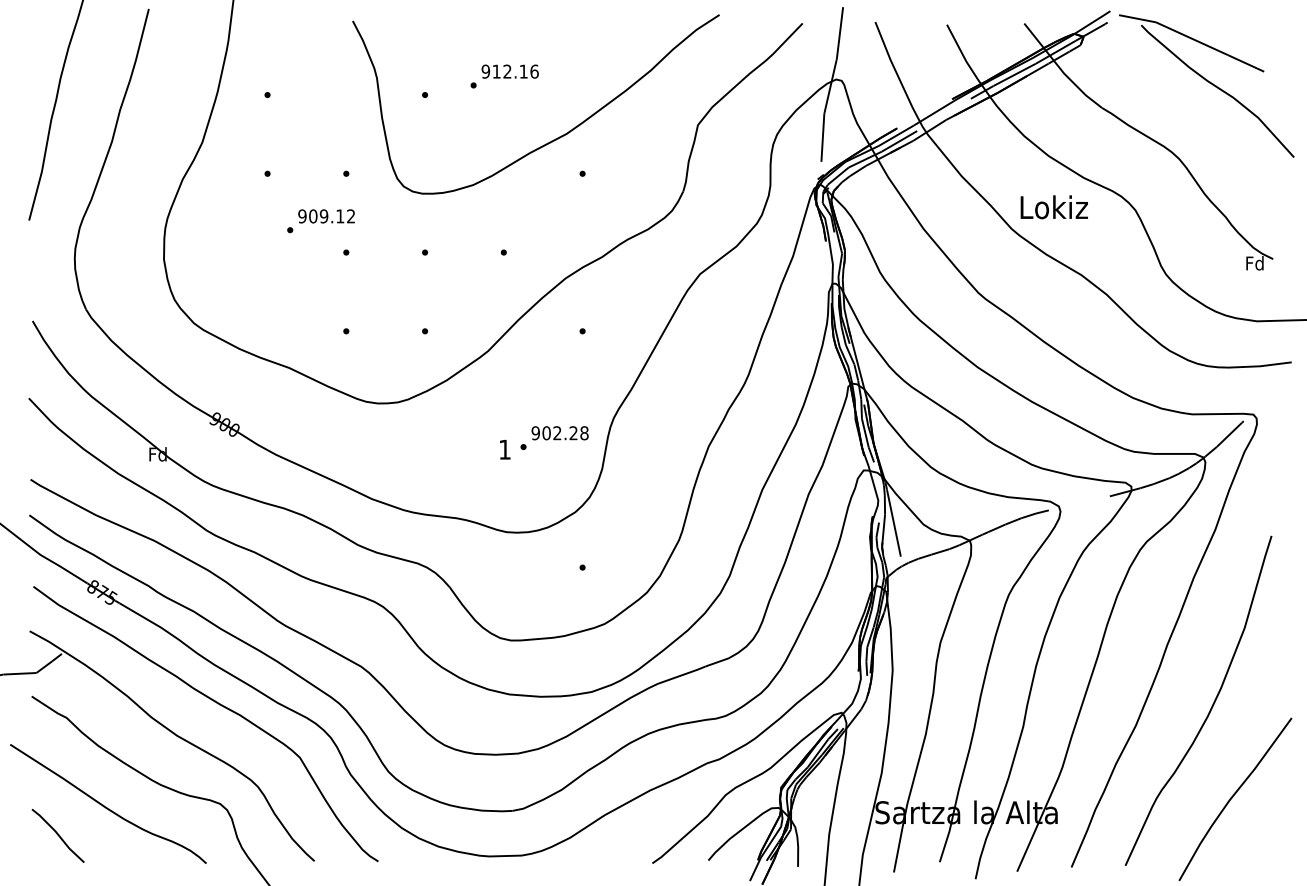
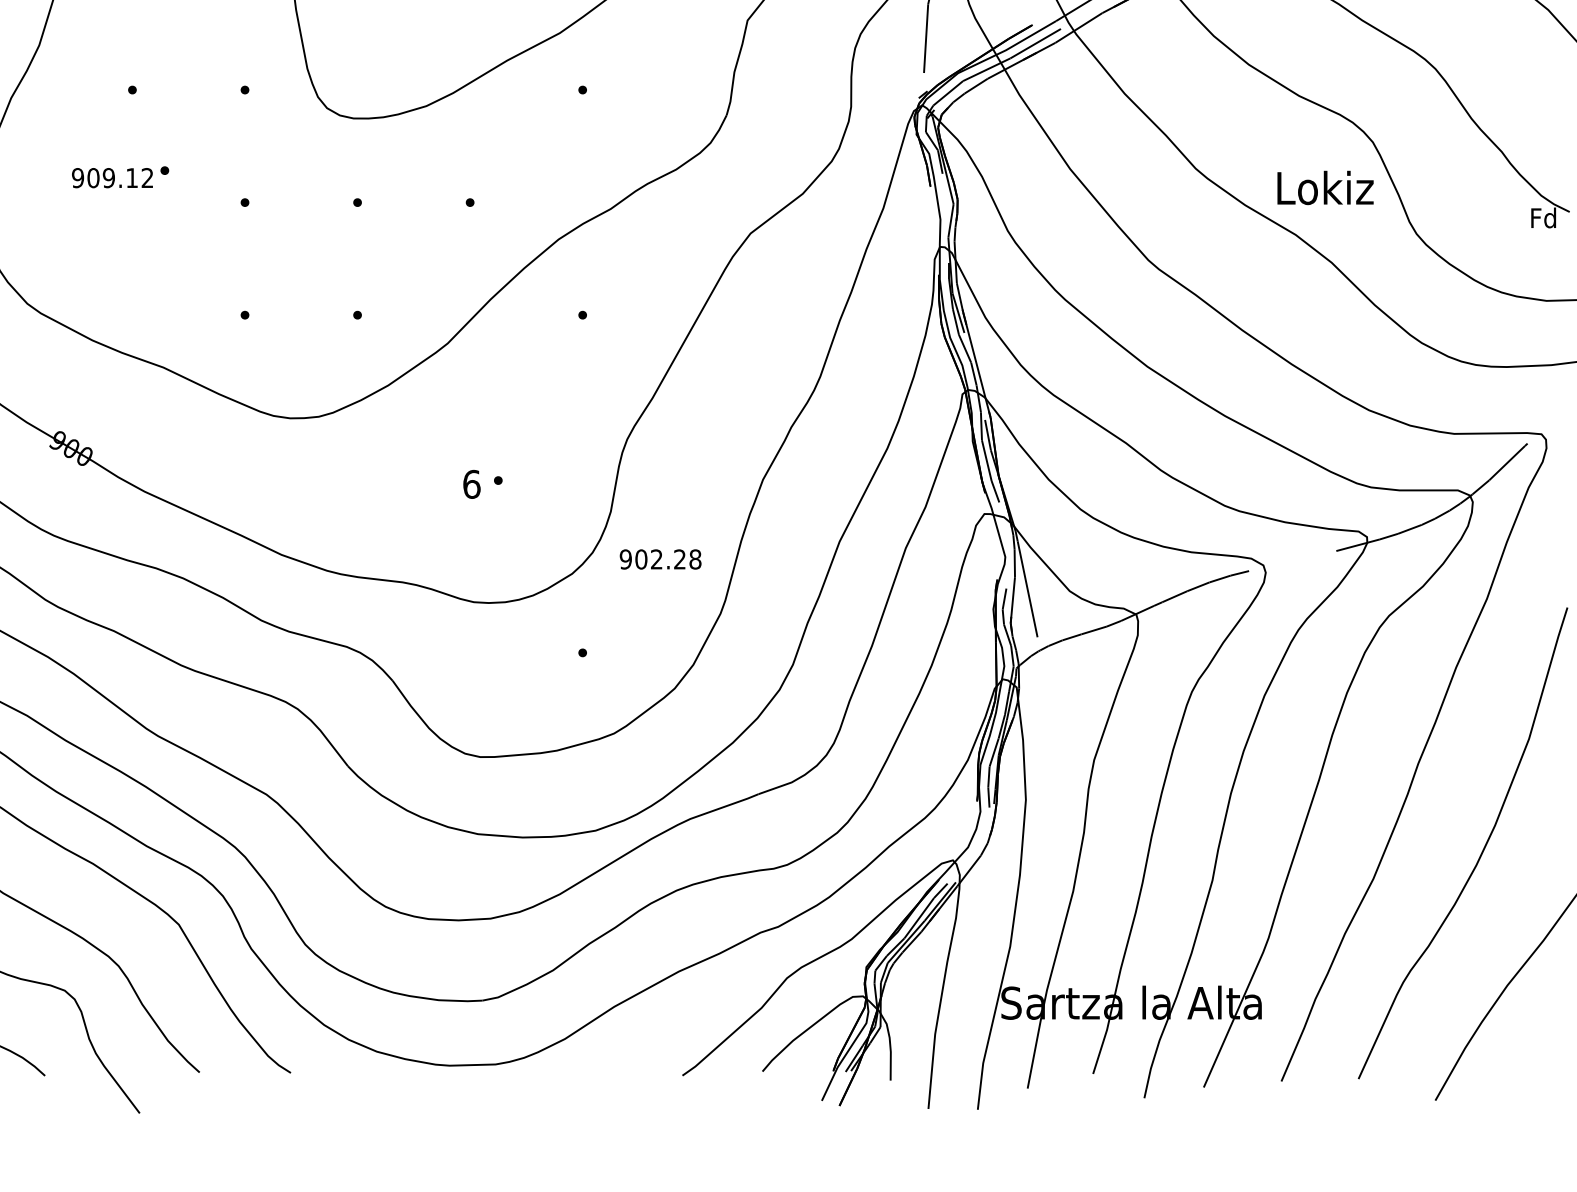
text: (1053, 207) -> (1324, 188), moved
text: (326, 216) -> (112, 178), moved
text: (559, 433) -> (659, 559), moved
text: (505, 449) -> (472, 484), 1 -> 6

